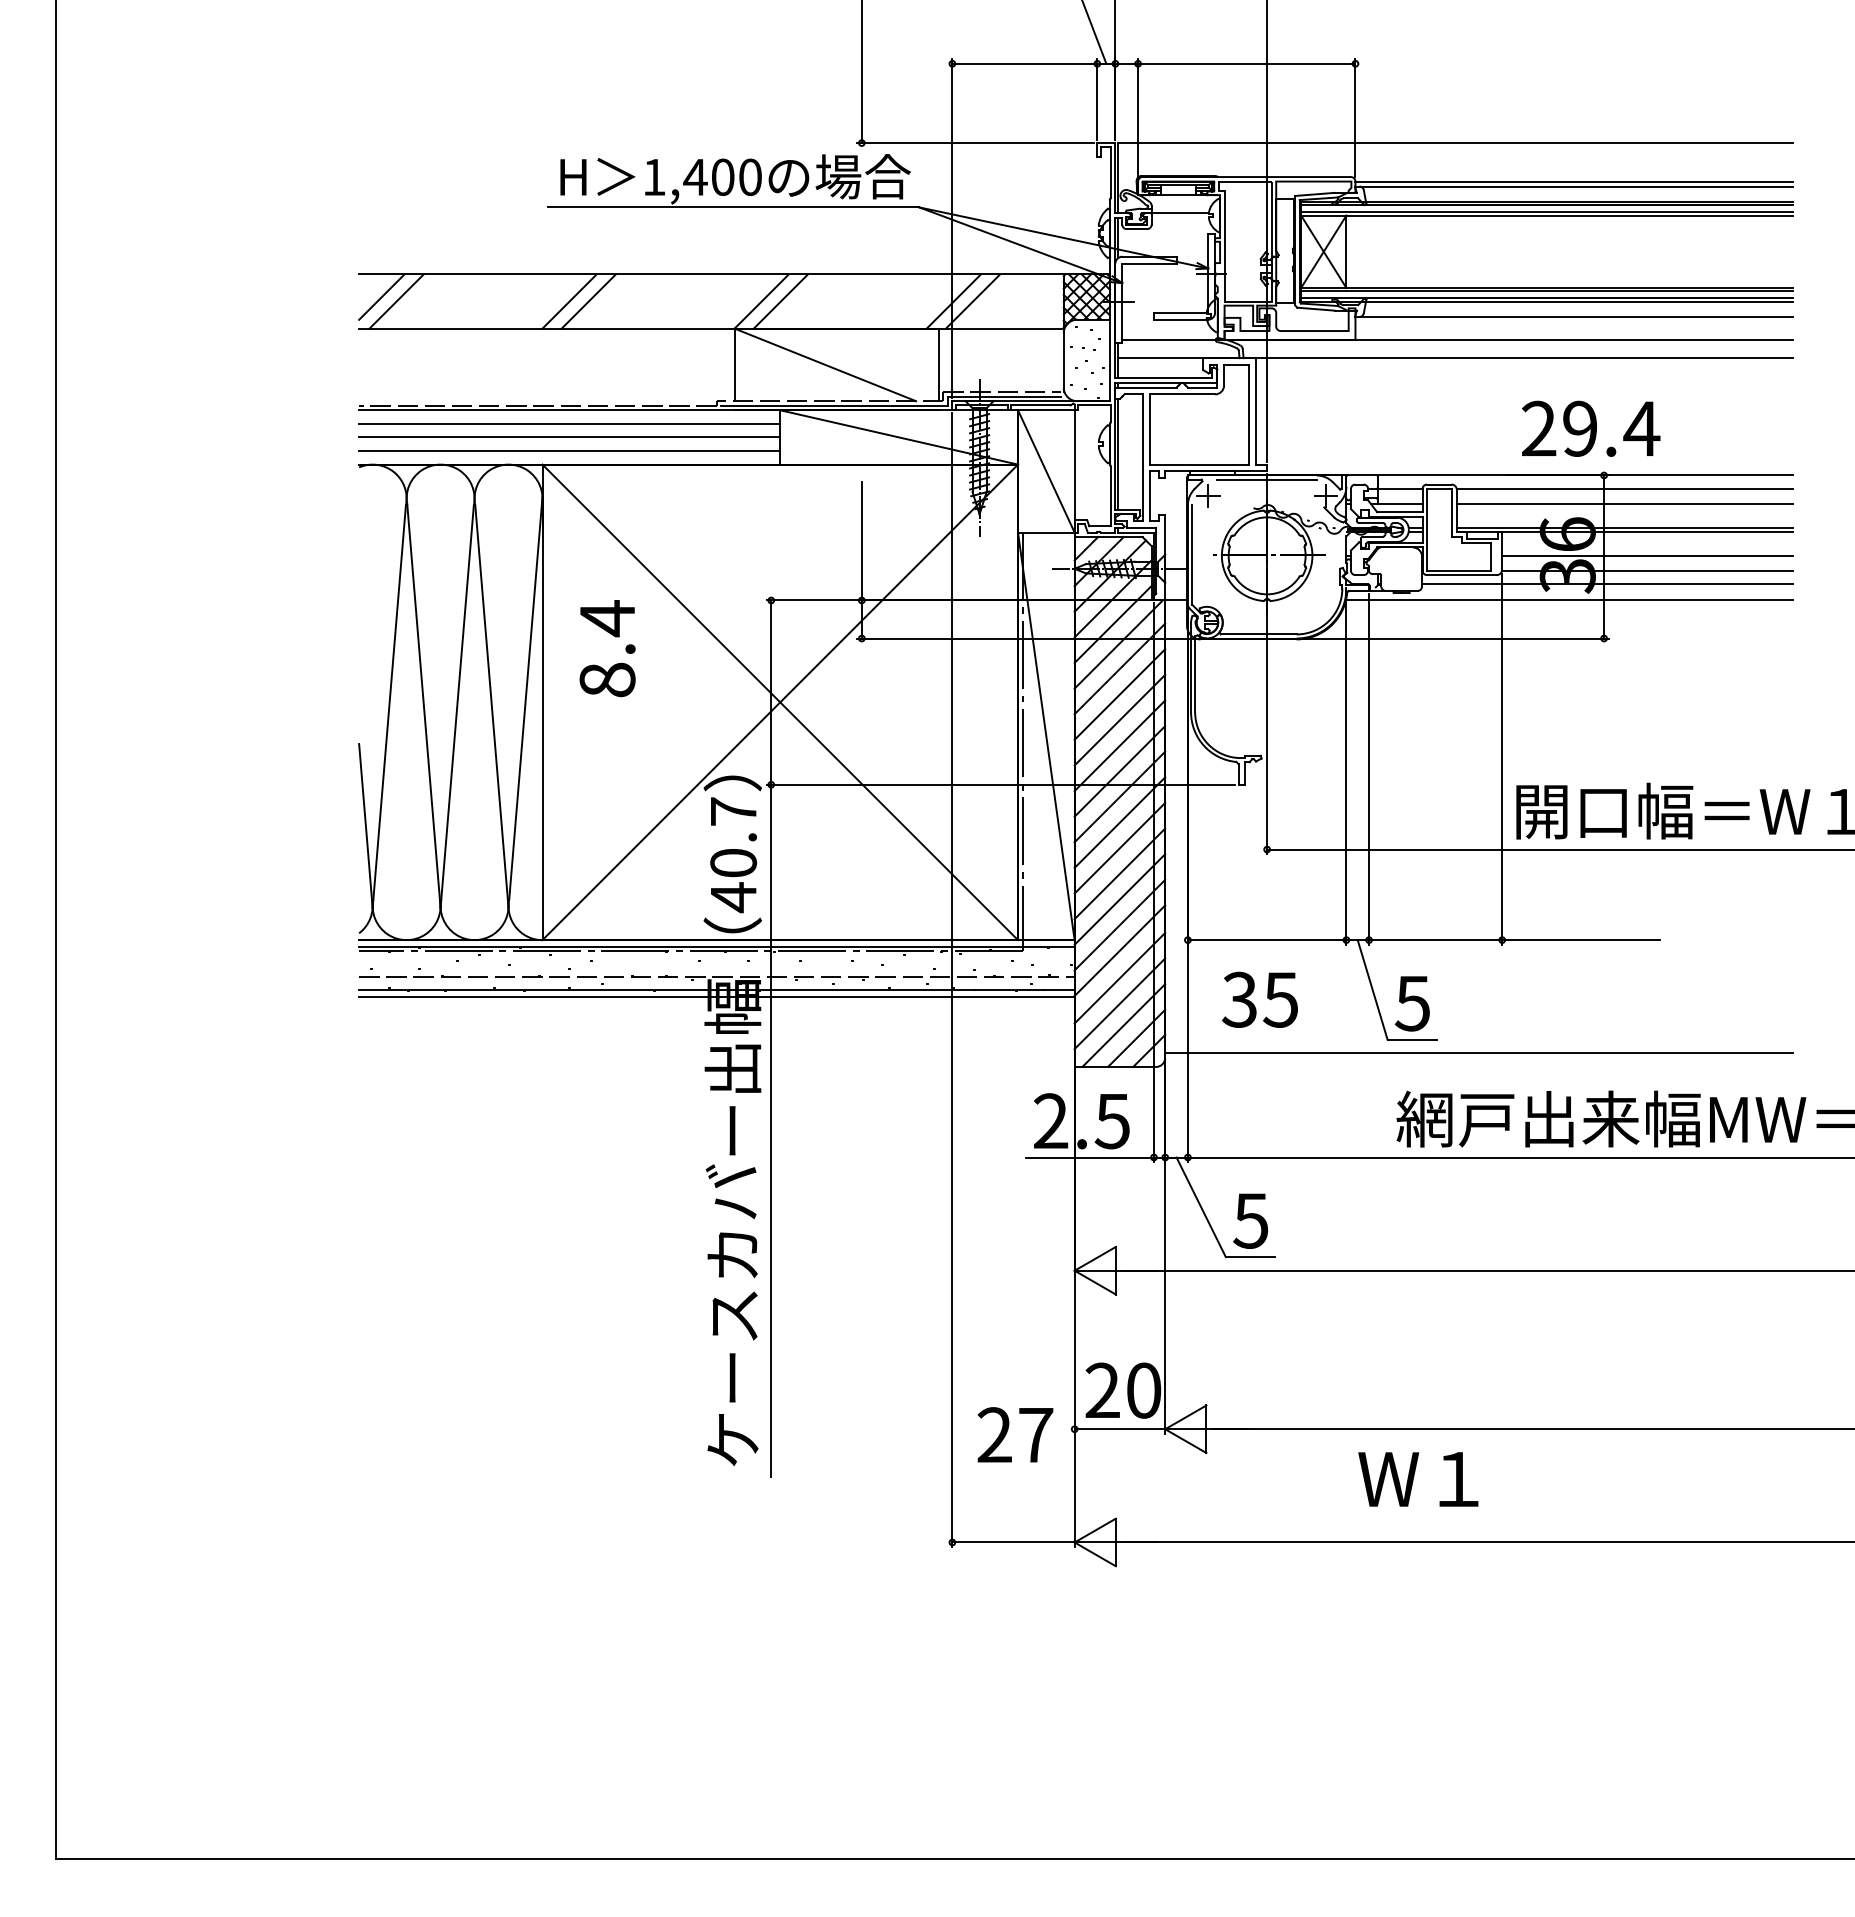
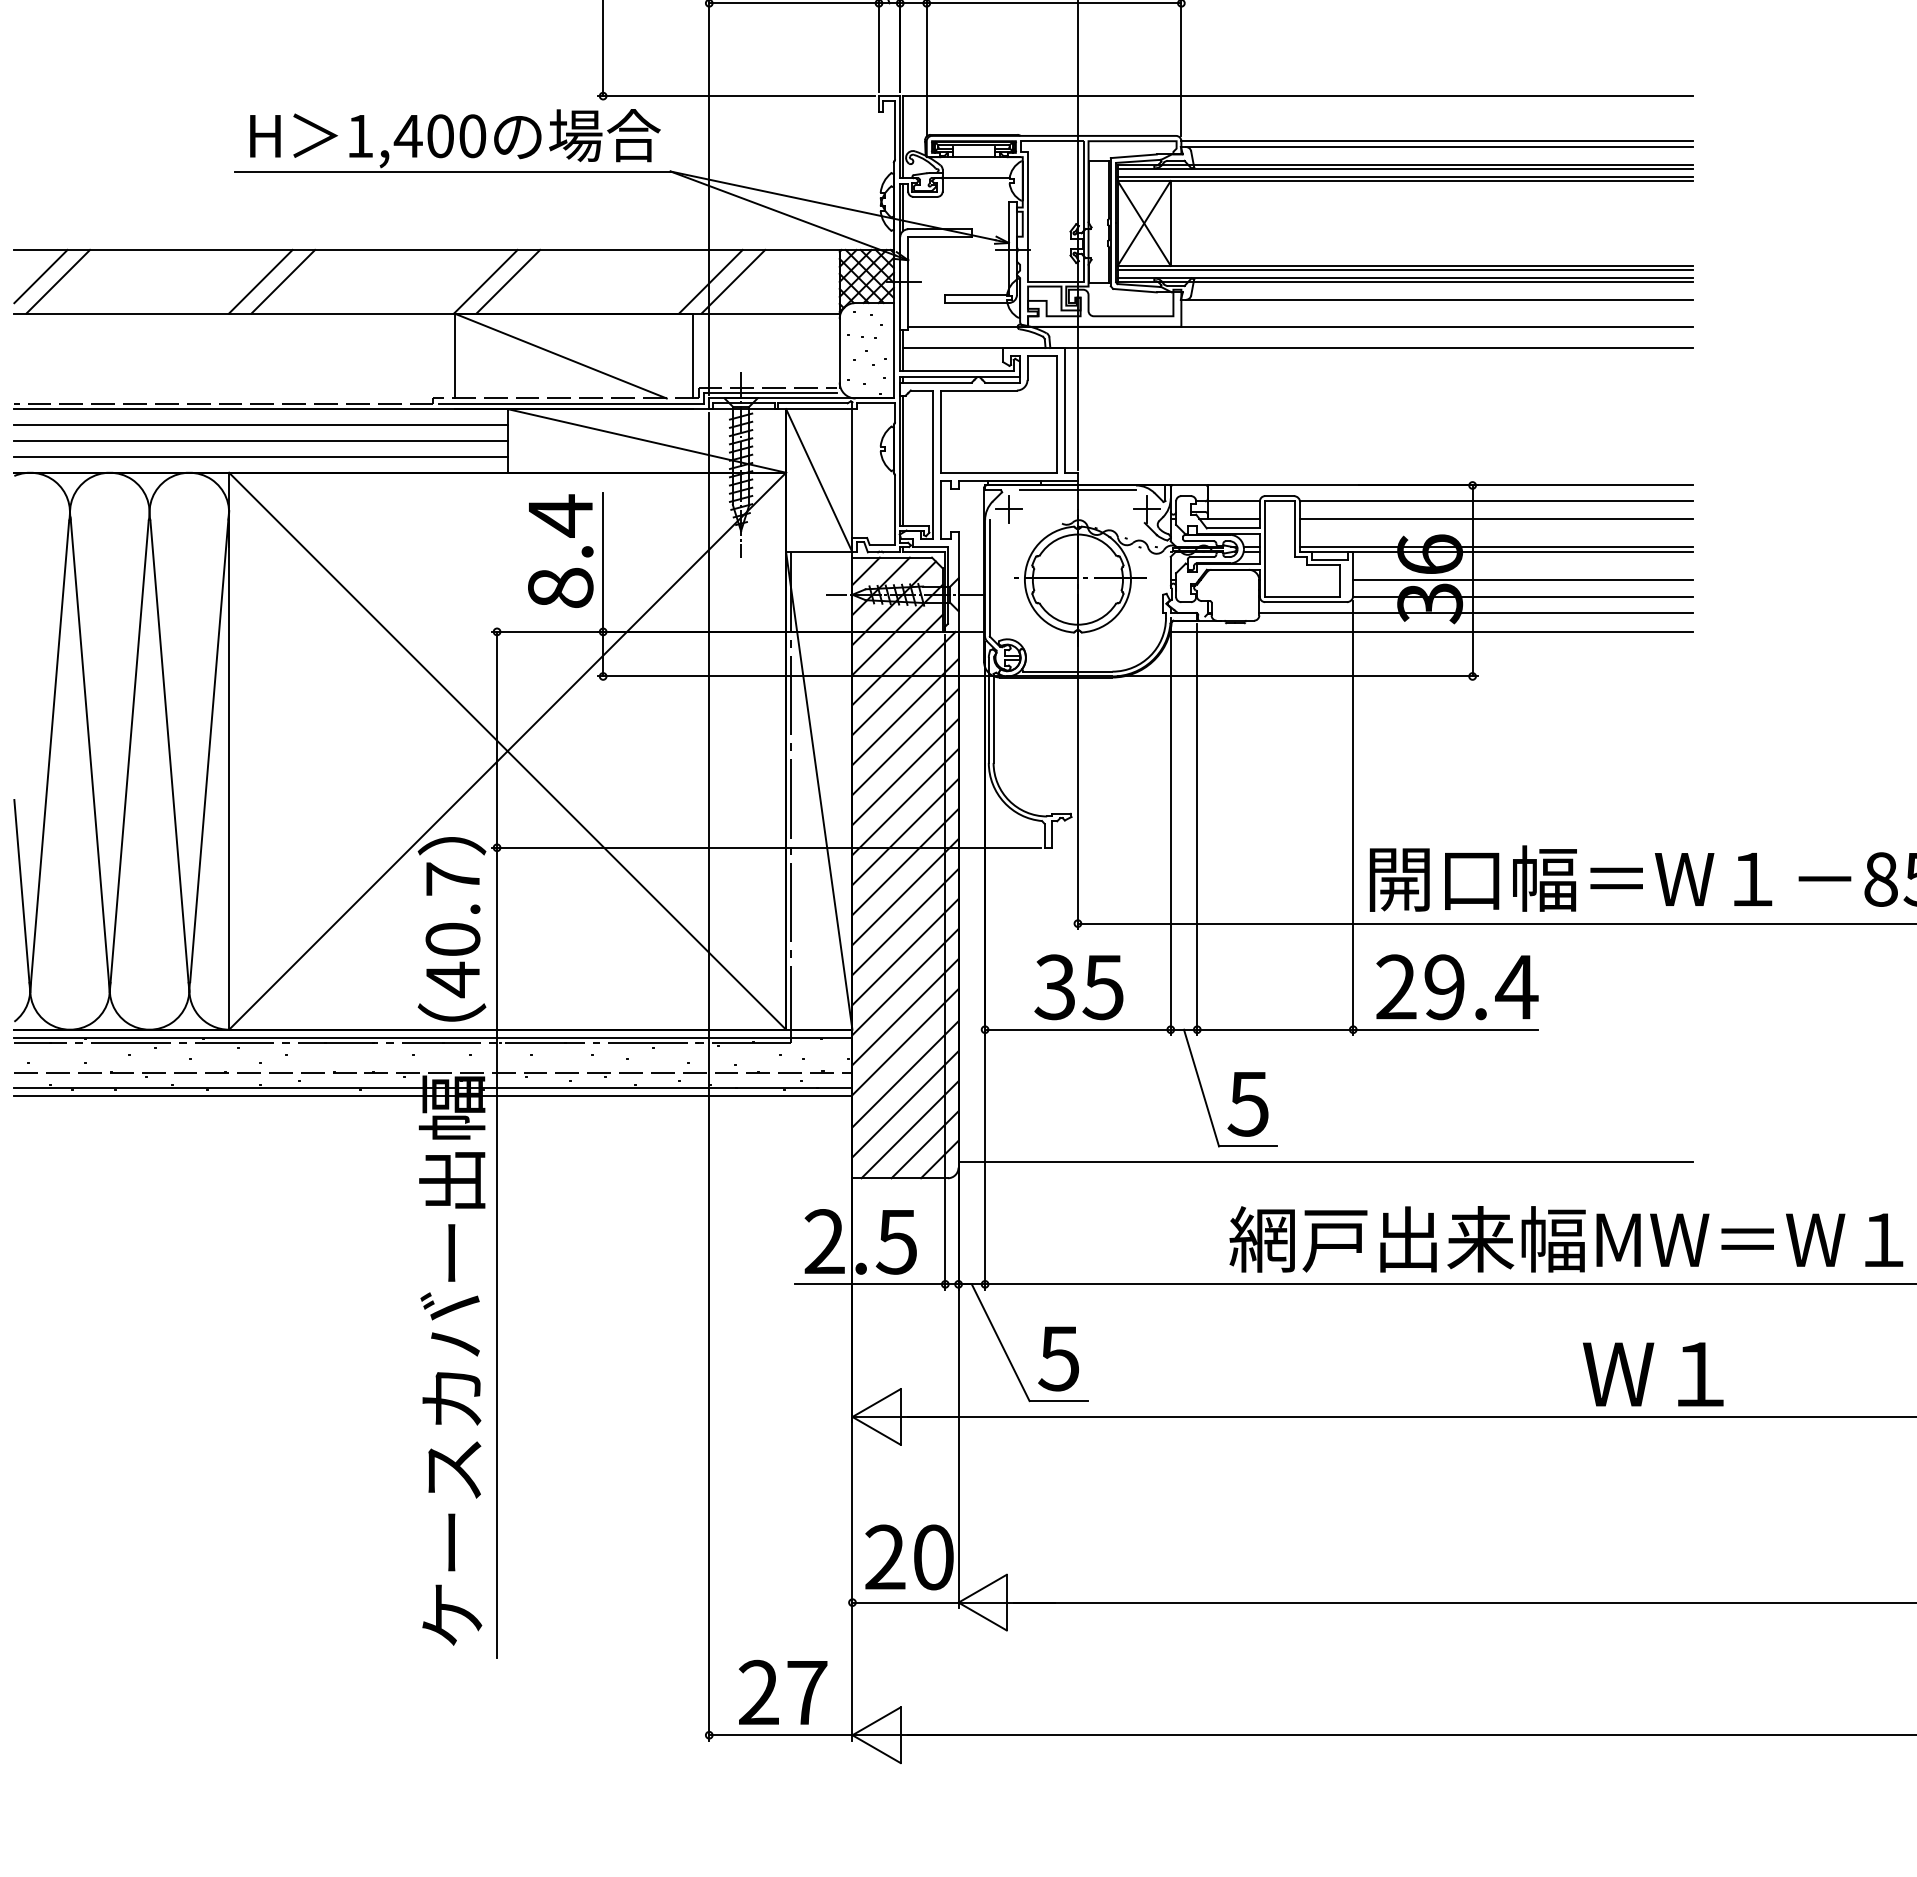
text: (1591, 428) -> (1457, 986), moved
text: (607, 648) -> (560, 551), moved
text: (1259, 999) -> (1078, 986), moved
text: (1015, 1434) -> (783, 1691), moved
text: (1418, 1479) -> (1653, 1374), moved

